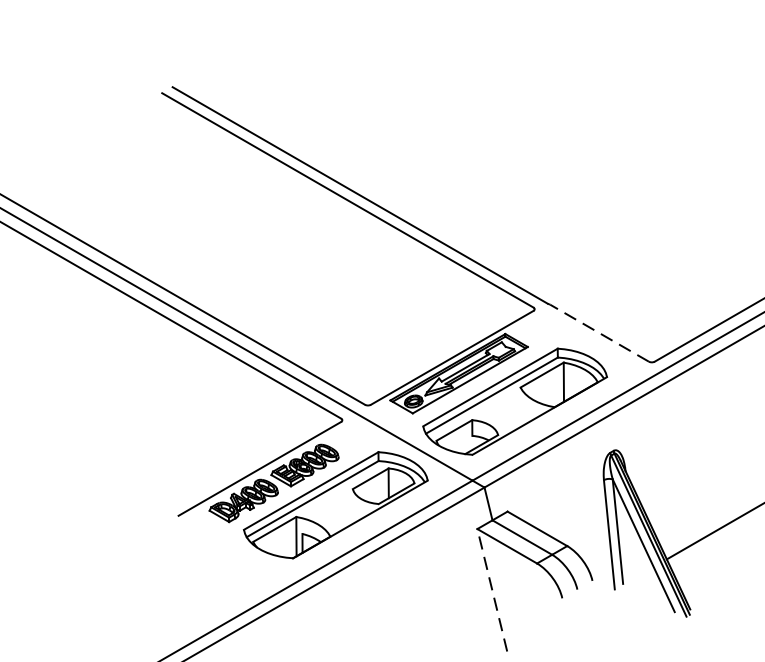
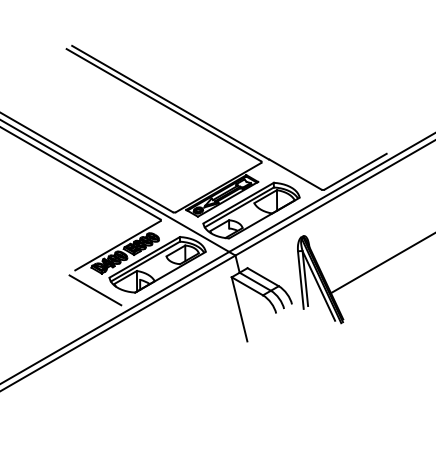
line: (599, 332) -> (295, 174), dashed -> solid
line: (217, 554) -> (95, 290), added
line: (492, 588) -> (239, 308), dashed -> solid

